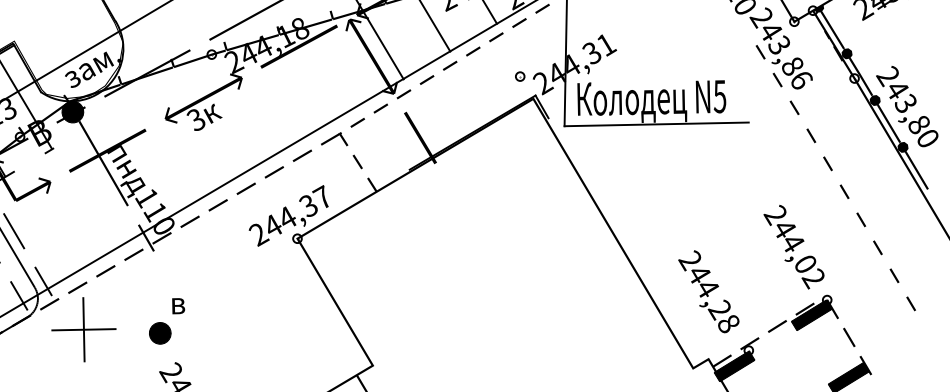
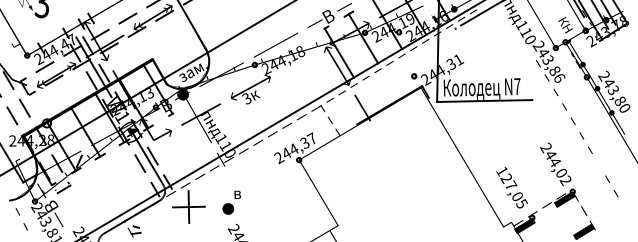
fill: (298, 45) -> (299, 60), removed
text: (720, 96) -> (517, 86), N5 -> N7
part: (876, 247) -> (598, 164), removed
text: (710, 291) -> (512, 187), 244,28 -> 127,05

